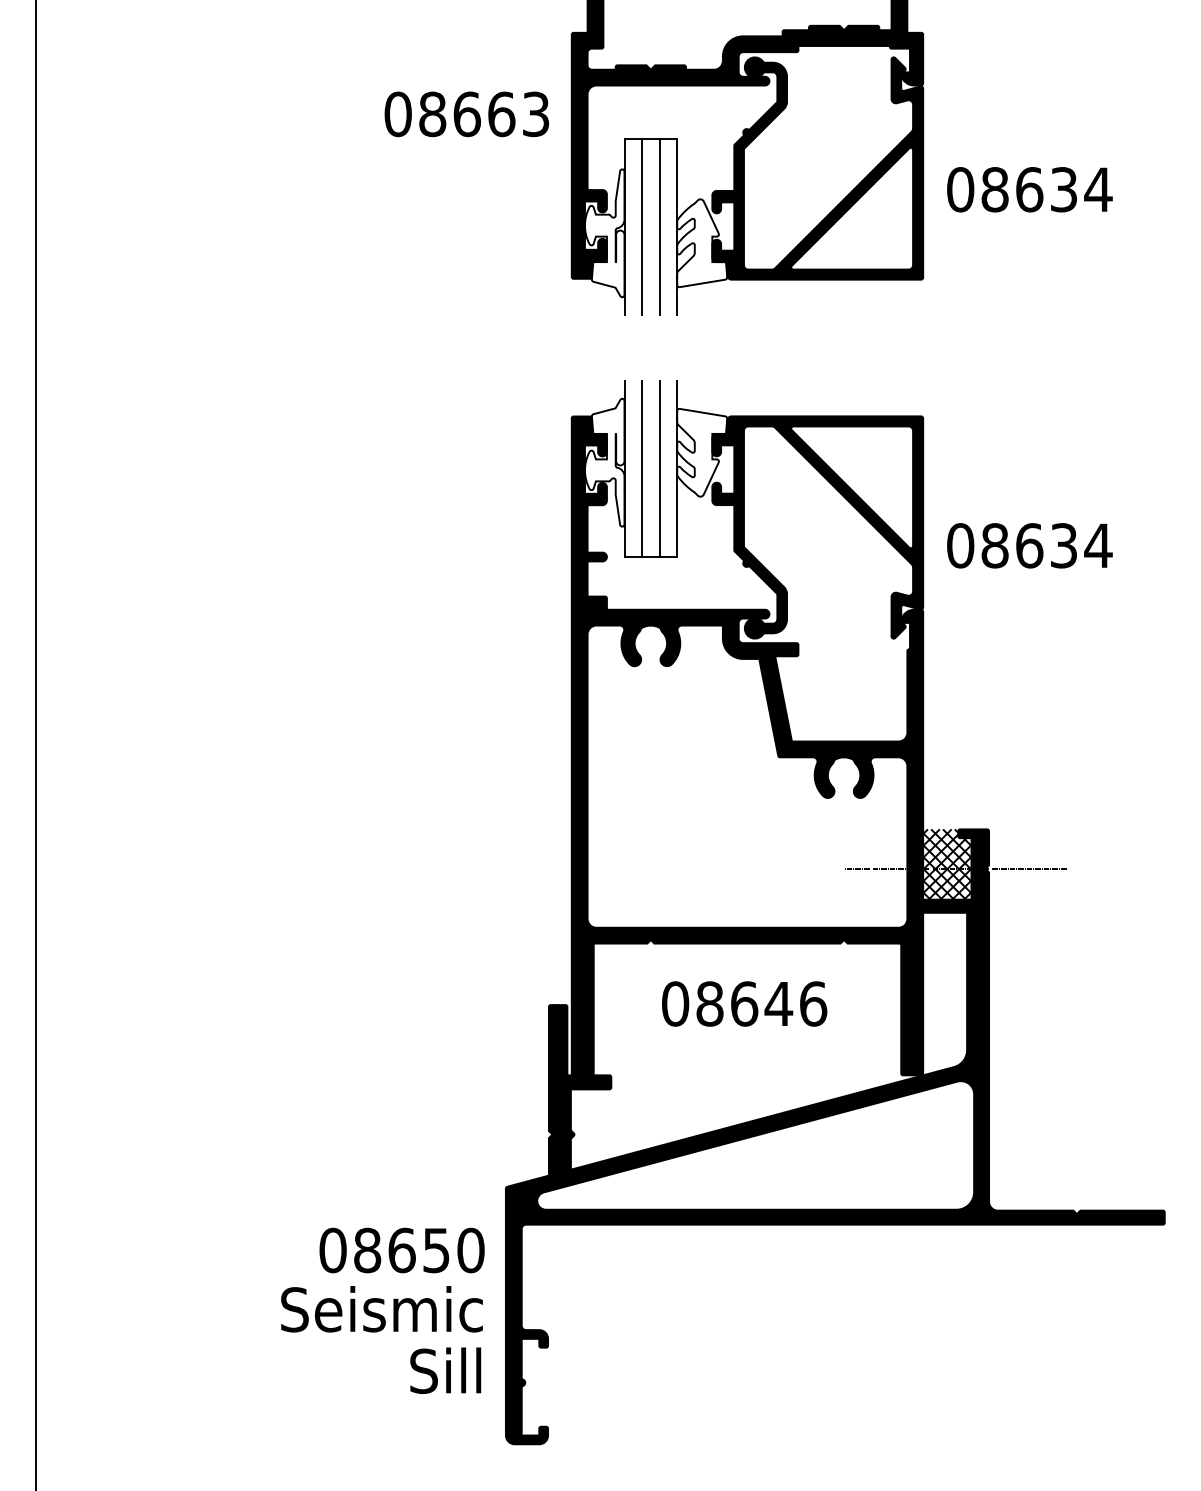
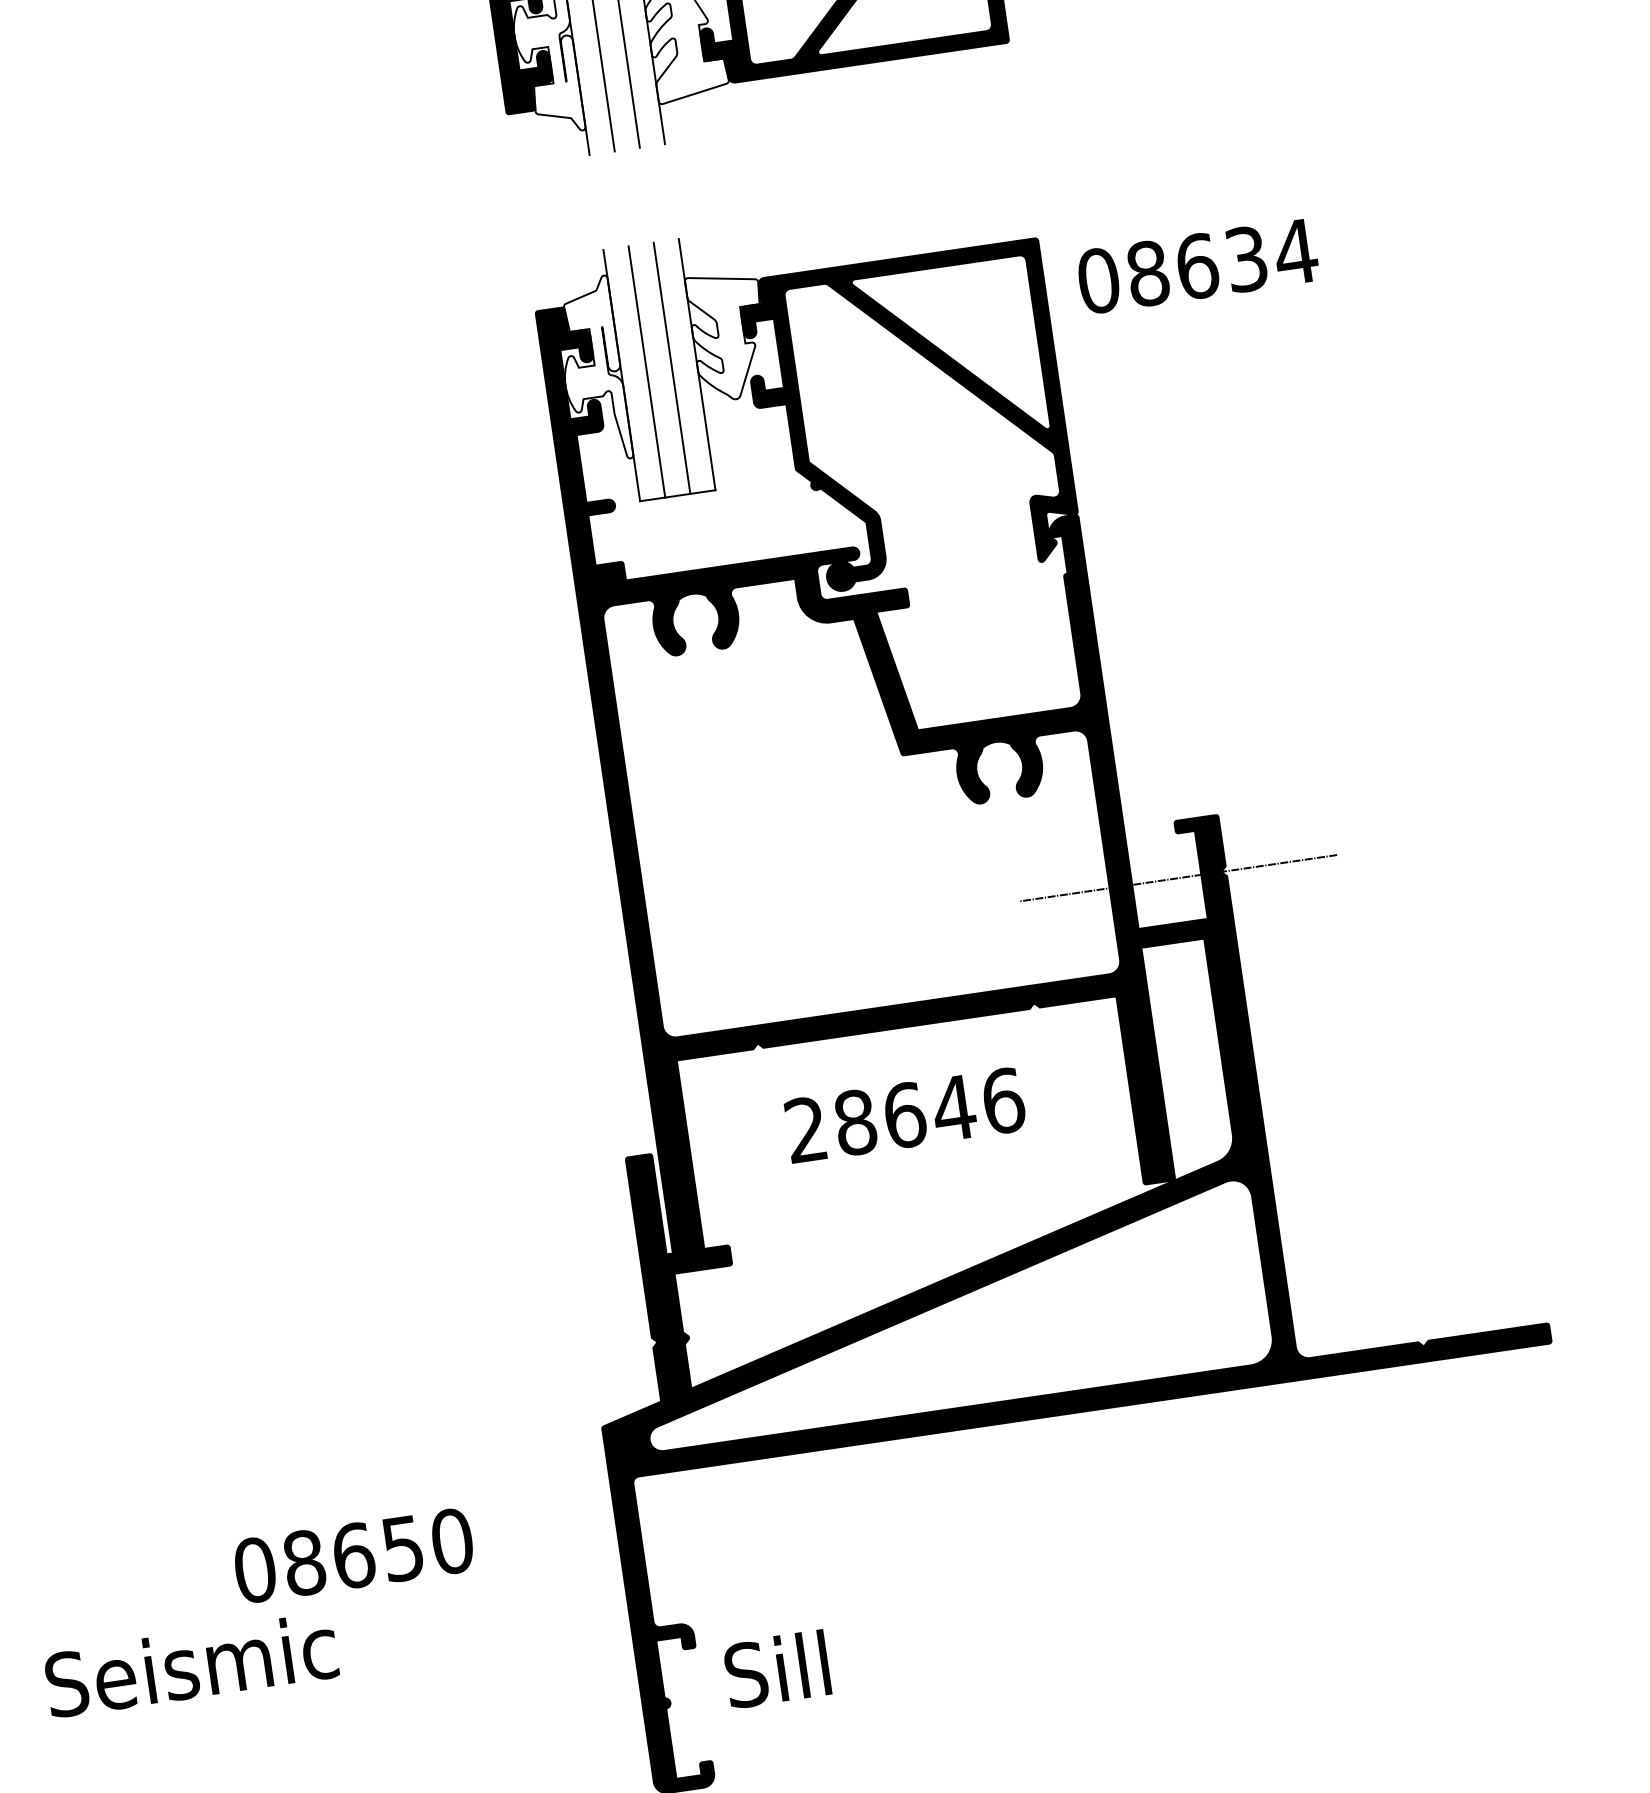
text: (1029, 545) -> (1197, 266), moved
hatch: (947, 864) -> (1166, 873), removed
text: (675, 1003) -> (806, 1129), 08646 -> 28646
text: (401, 1250) -> (353, 1555), moved
text: (381, 1309) -> (190, 1665), moved
text: (445, 1370) -> (776, 1669), moved

